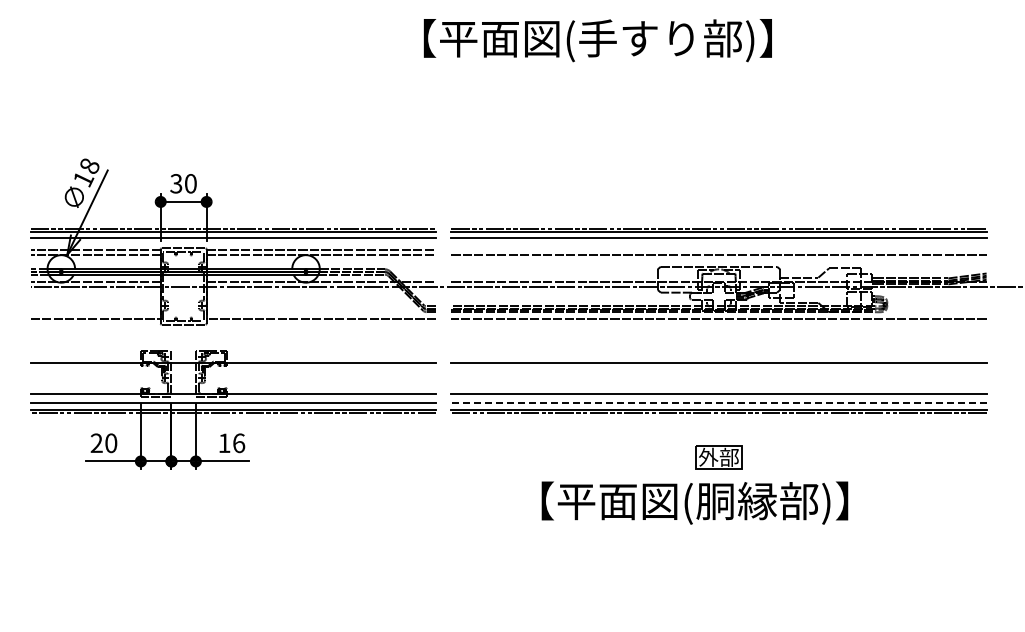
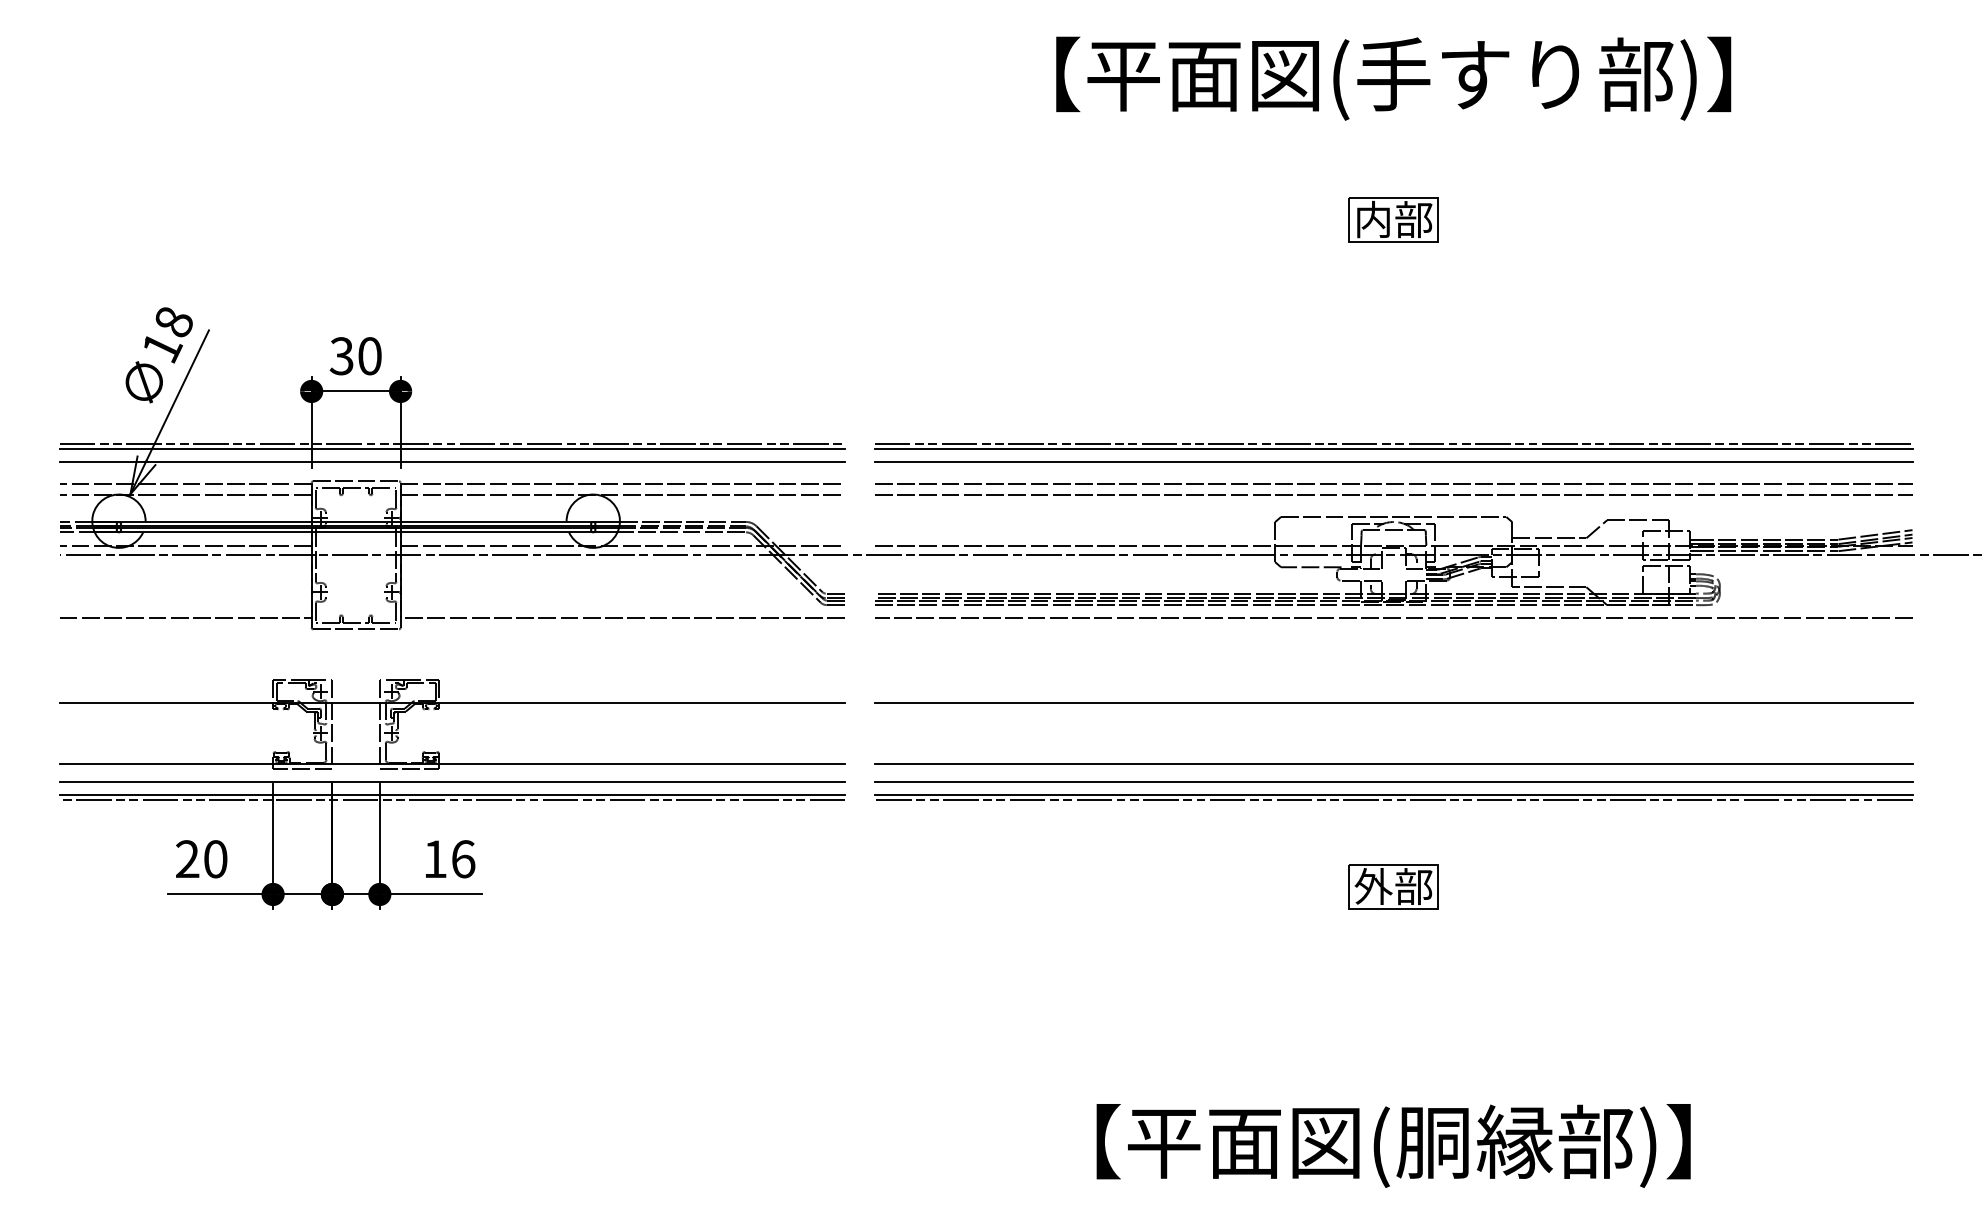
text: (597, 40) -> (1392, 78), moved
part: (718, 113) -> (1392, 219), added
line: (718, 249) -> (1392, 483), added
line: (718, 403) -> (1392, 782), dashed -> solid
text: (694, 502) -> (1392, 1144), moved

